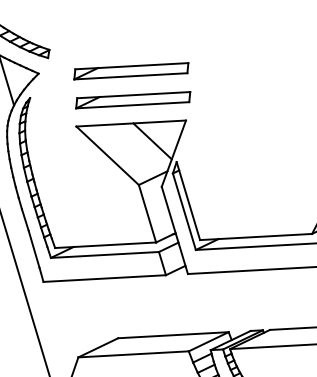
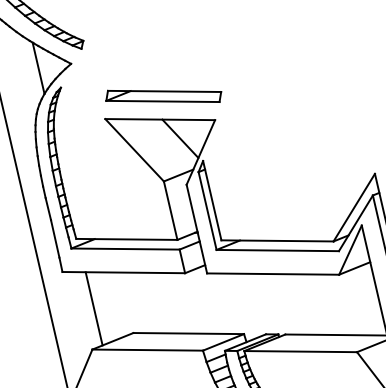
part: (131, 70) -> (163, 66), removed
line: (76, 316) -> (93, 308), added

